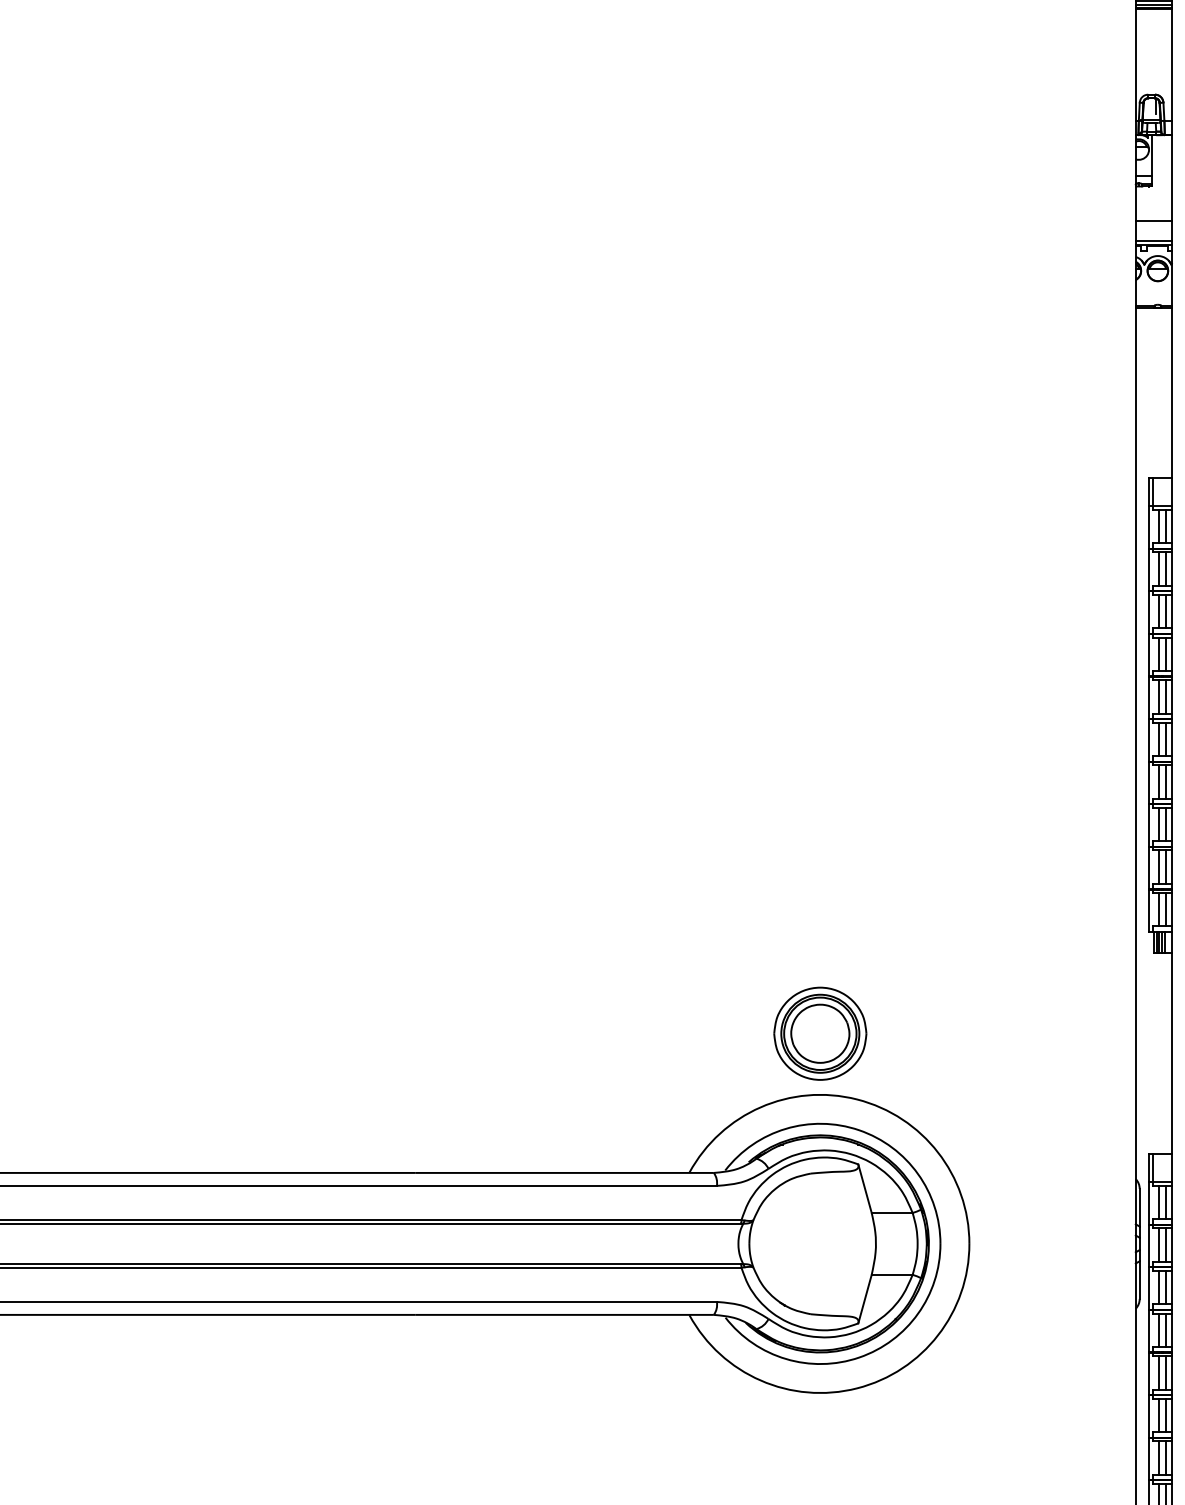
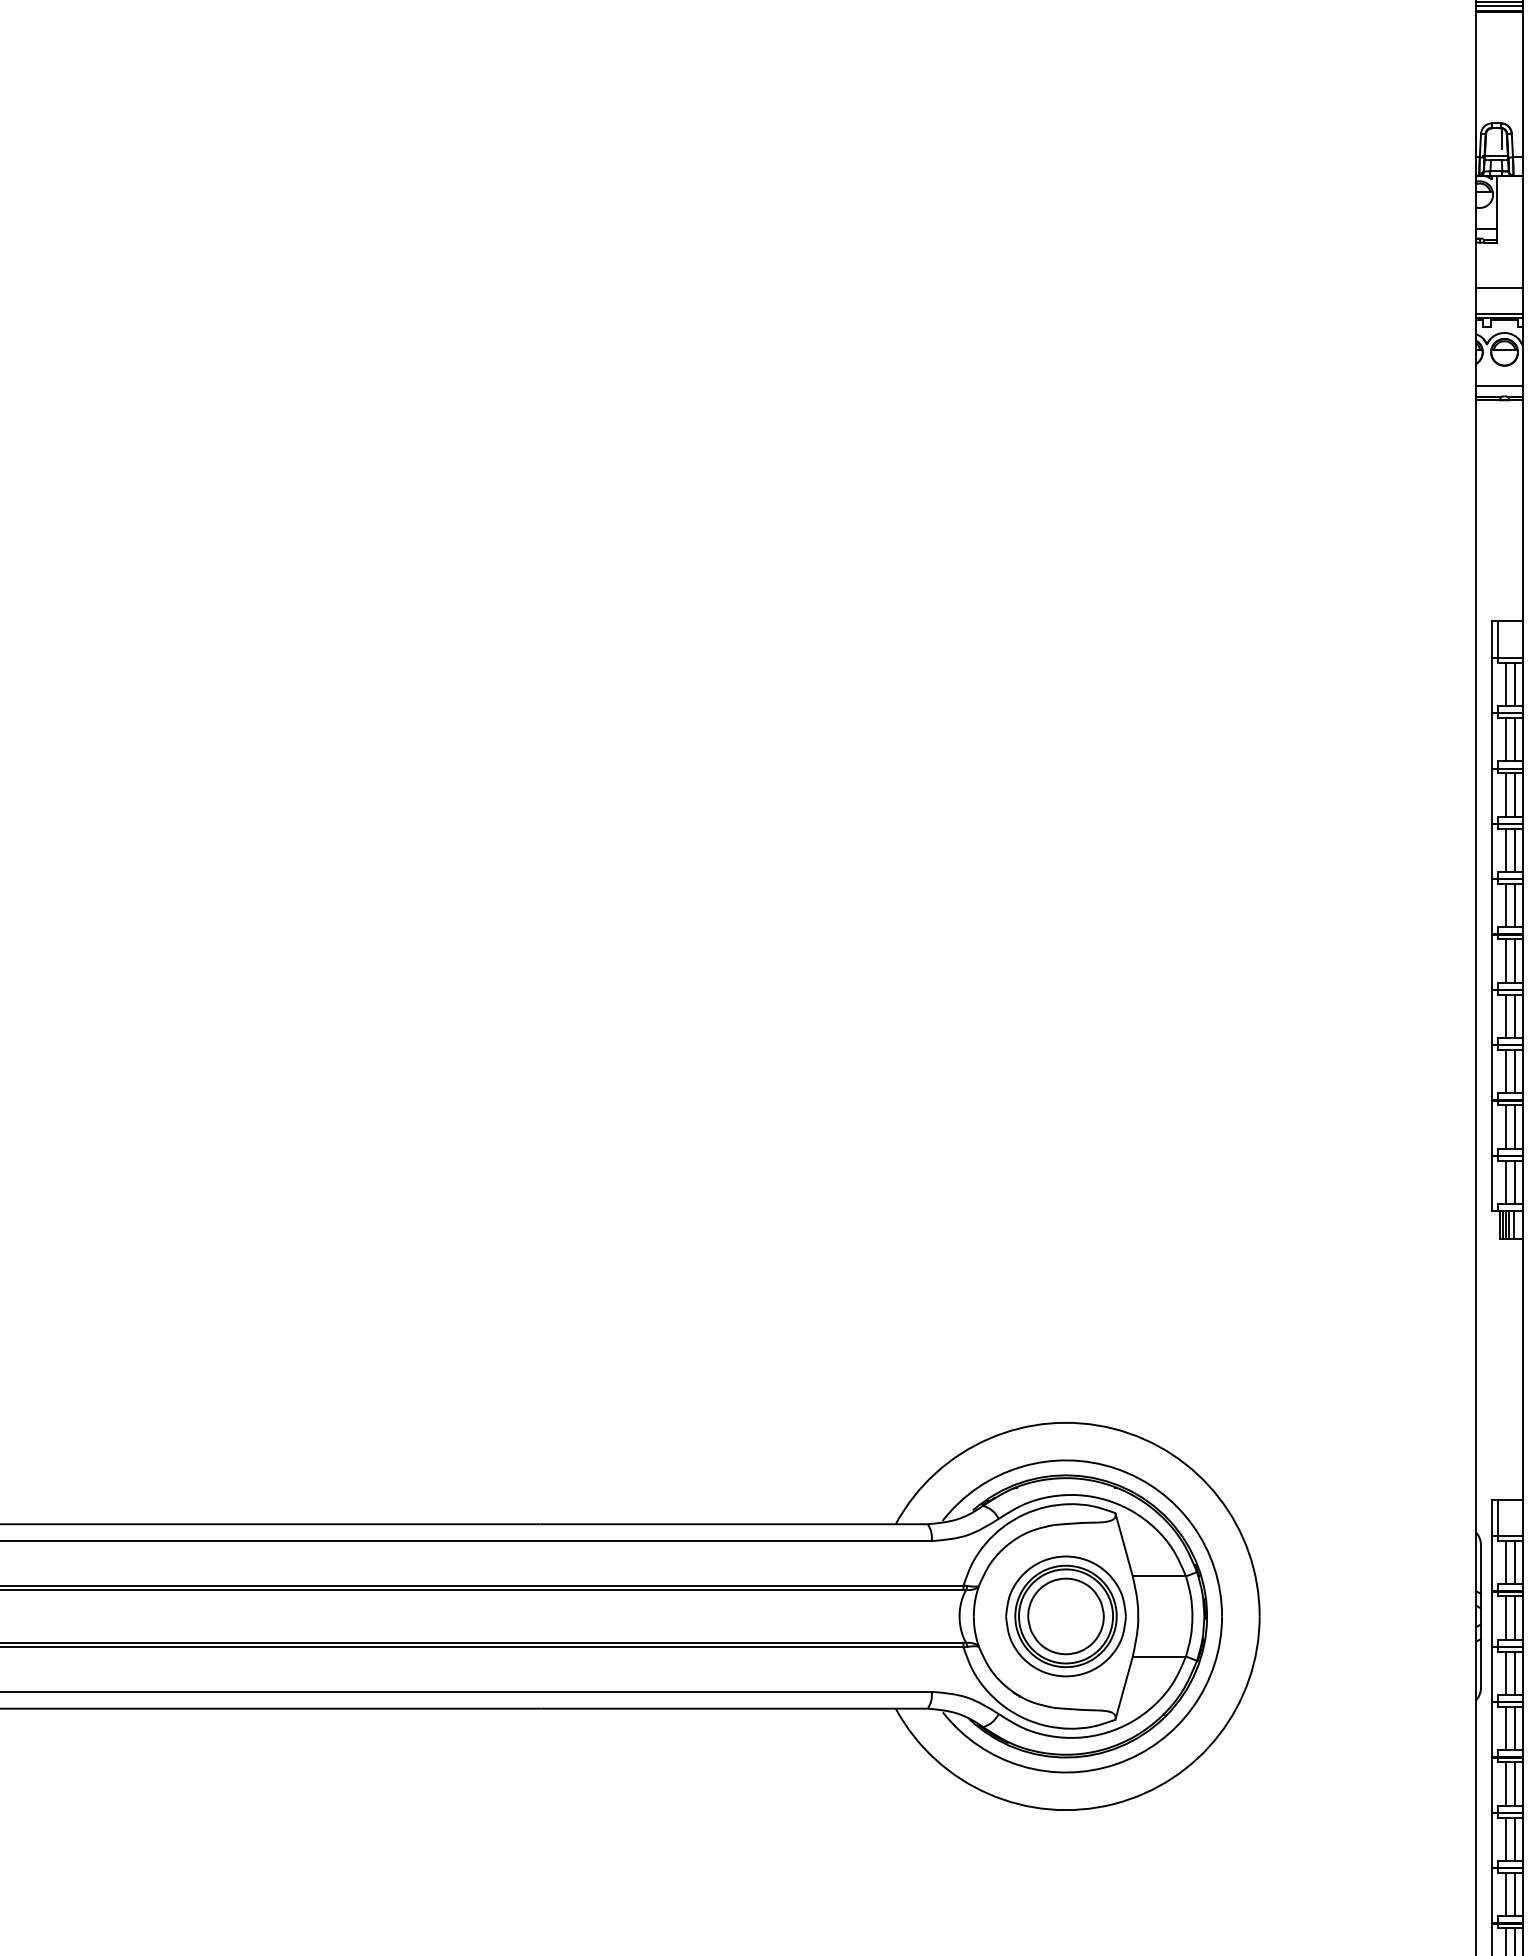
line: (1153, 297) -> (1498, 386), added
part: (819, 1033) -> (1065, 1616), moved

